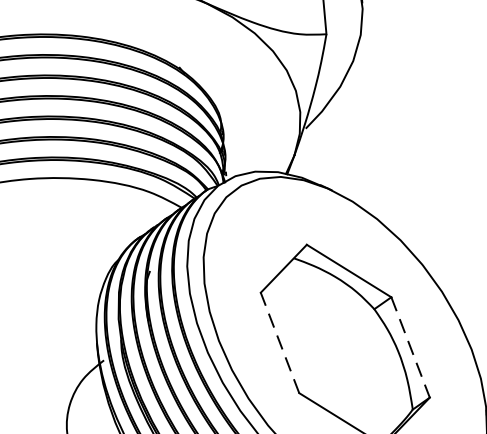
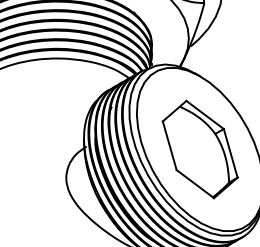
line: (279, 342) -> (169, 145), dashed -> solid
line: (410, 347) -> (230, 153), dashed -> solid

